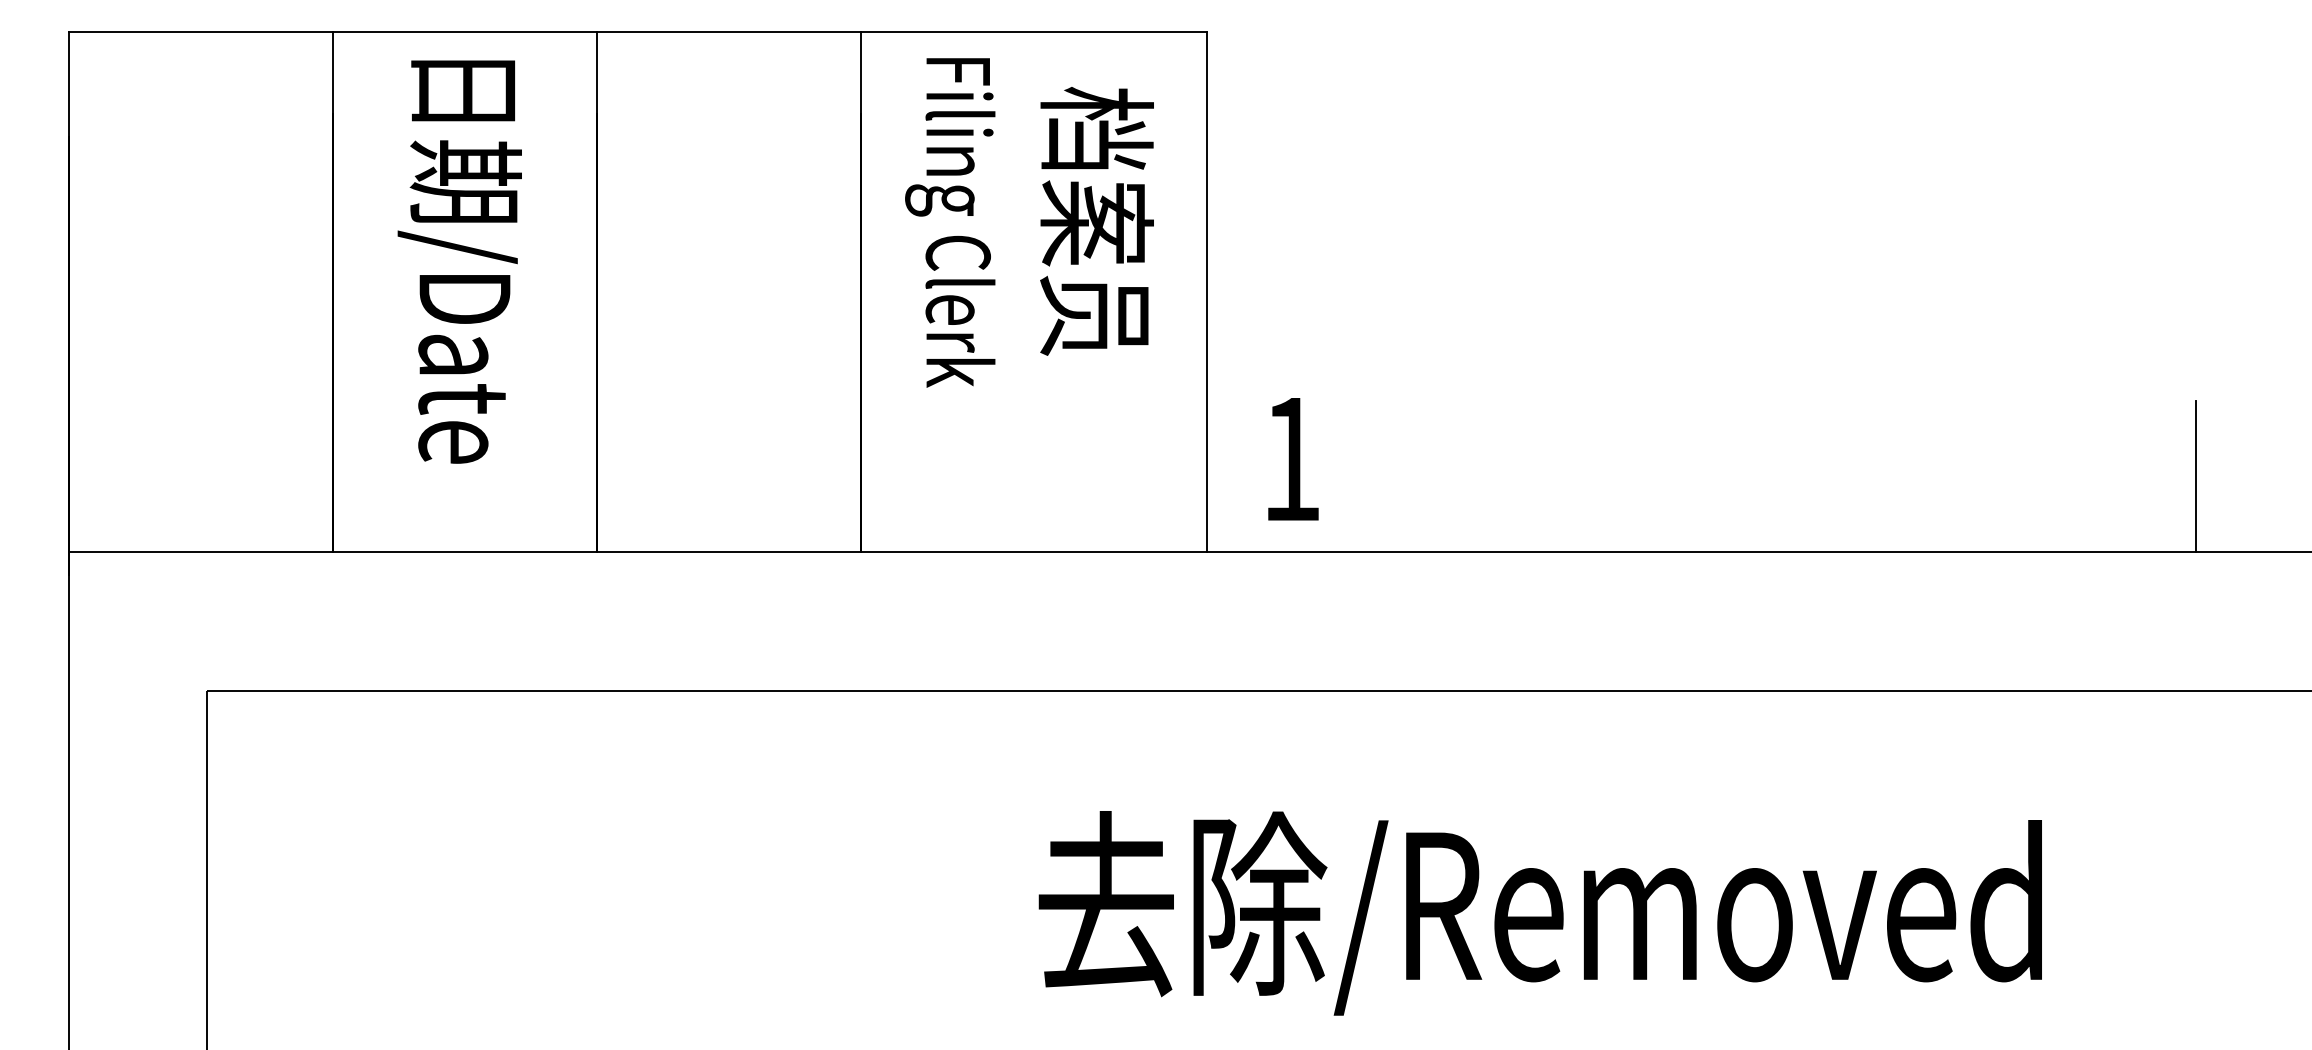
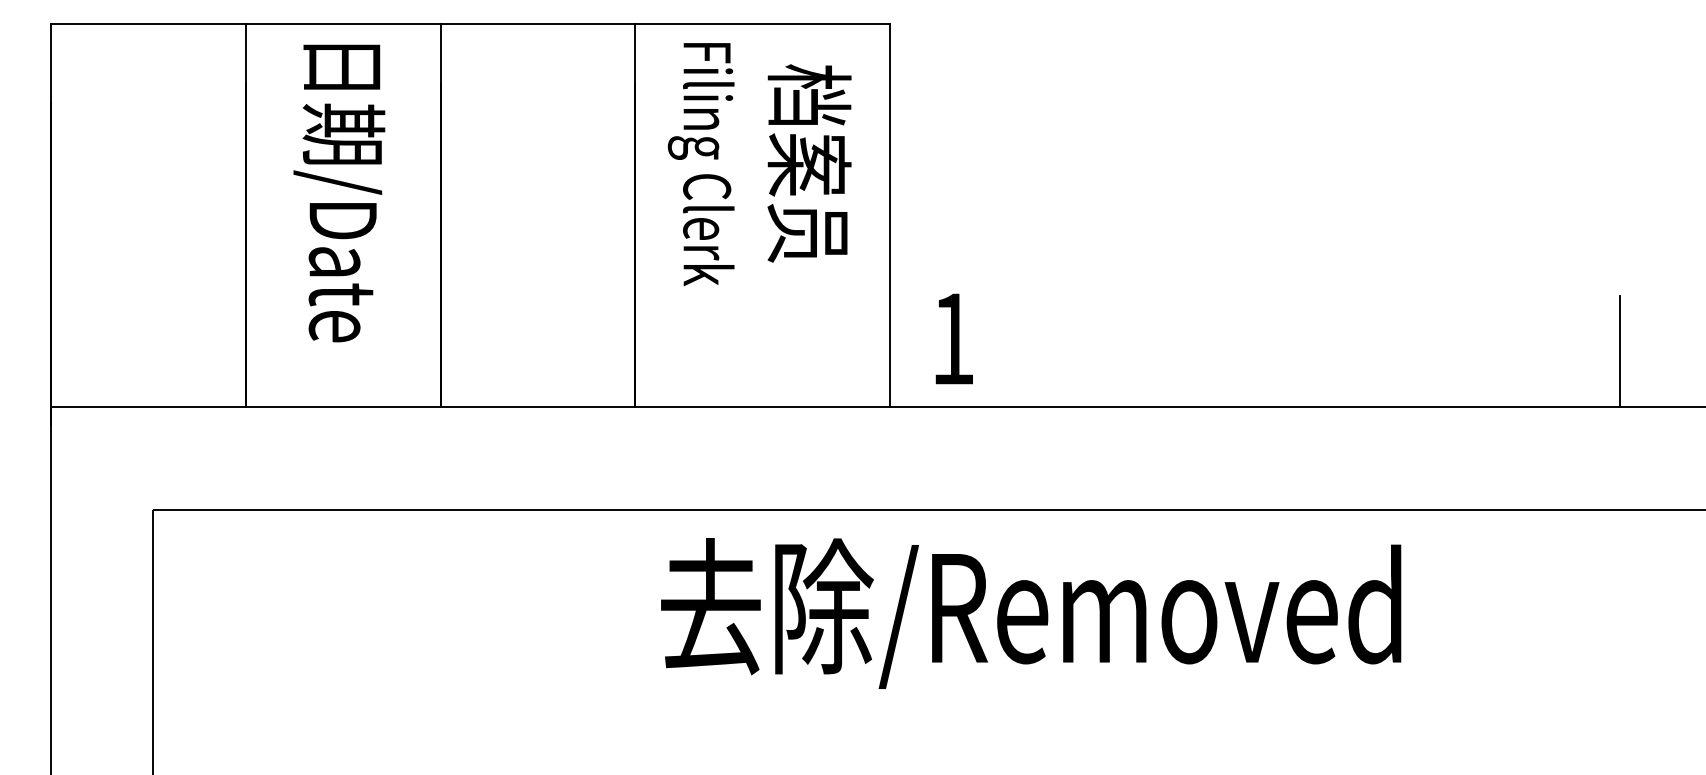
text: (1539, 913) -> (1030, 613), moved

